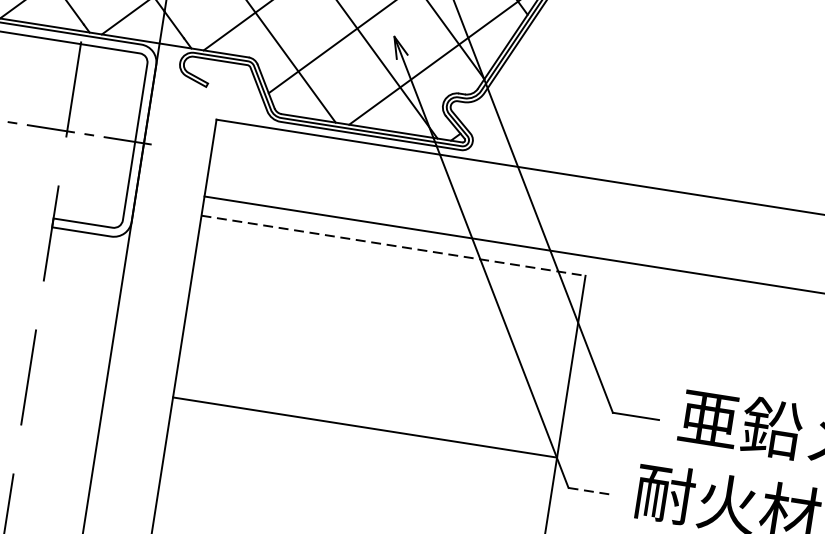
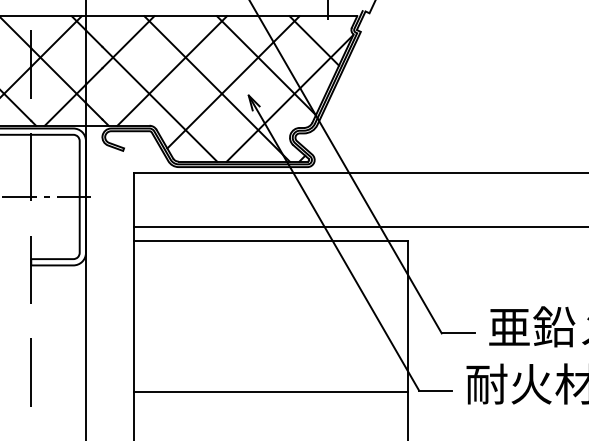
line: (392, 246) -> (270, 241), dashed -> solid
line: (364, 427) -> (270, 391), moved
line: (593, 491) -> (436, 390), dashed -> solid

